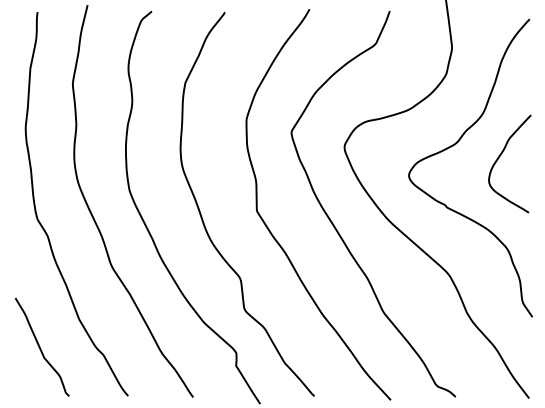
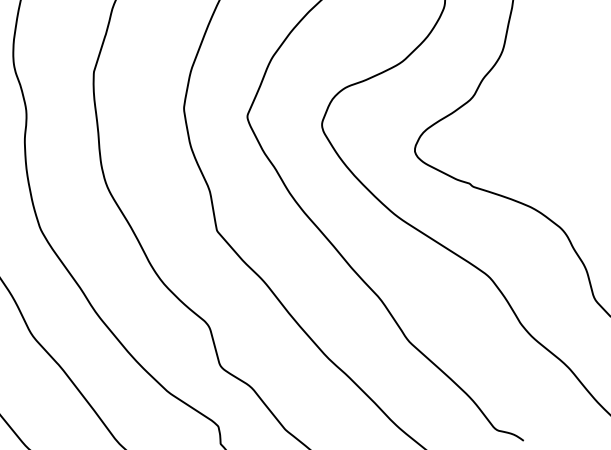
curve: (499, 158) -> (533, 109), removed

